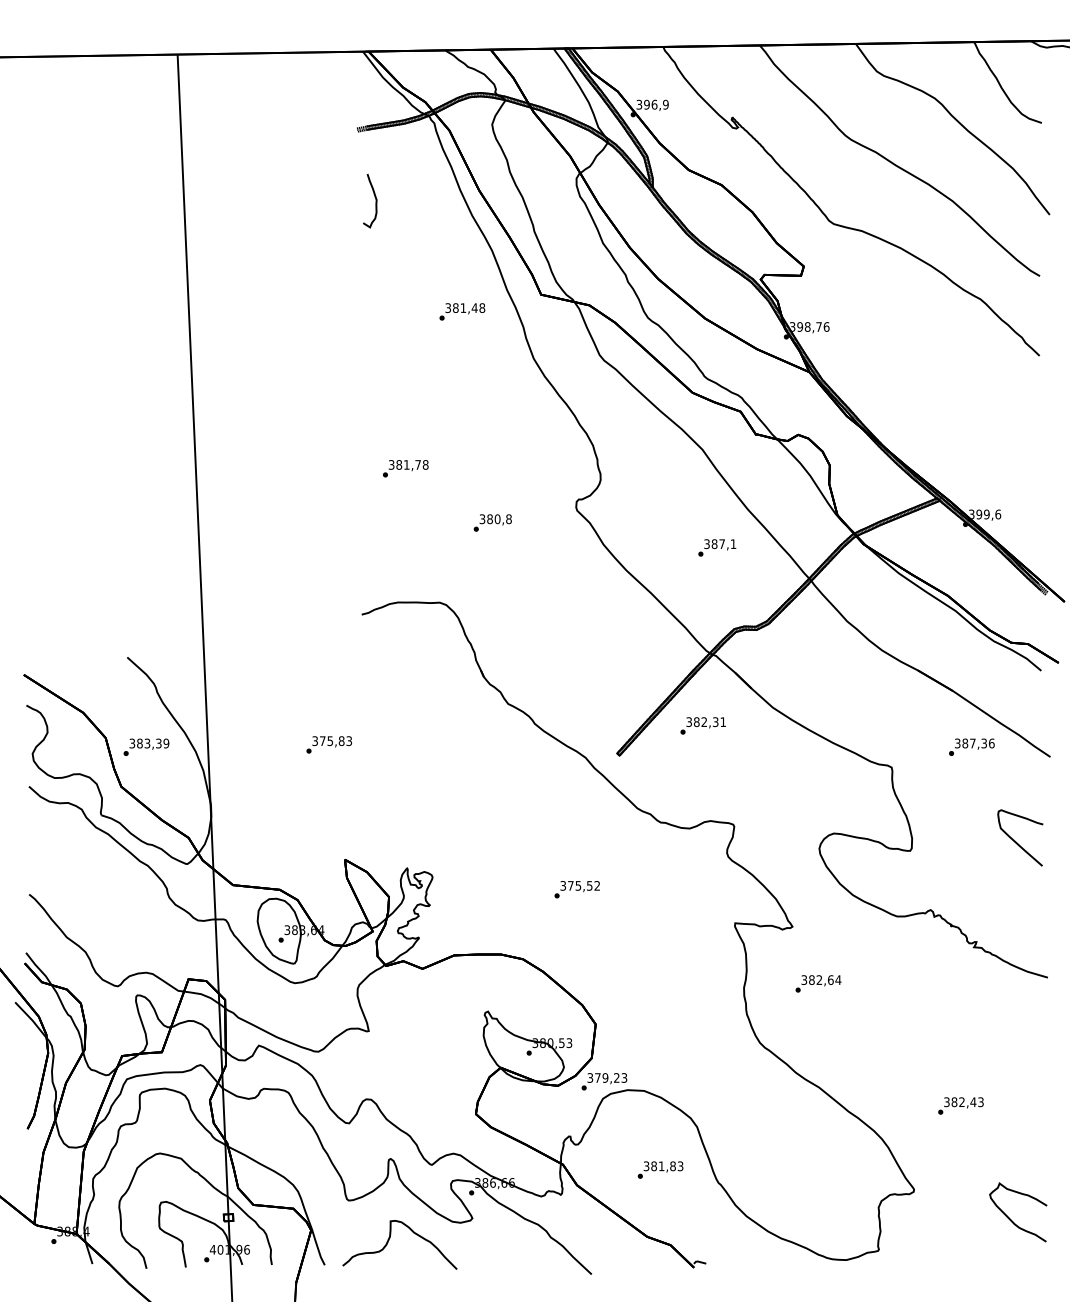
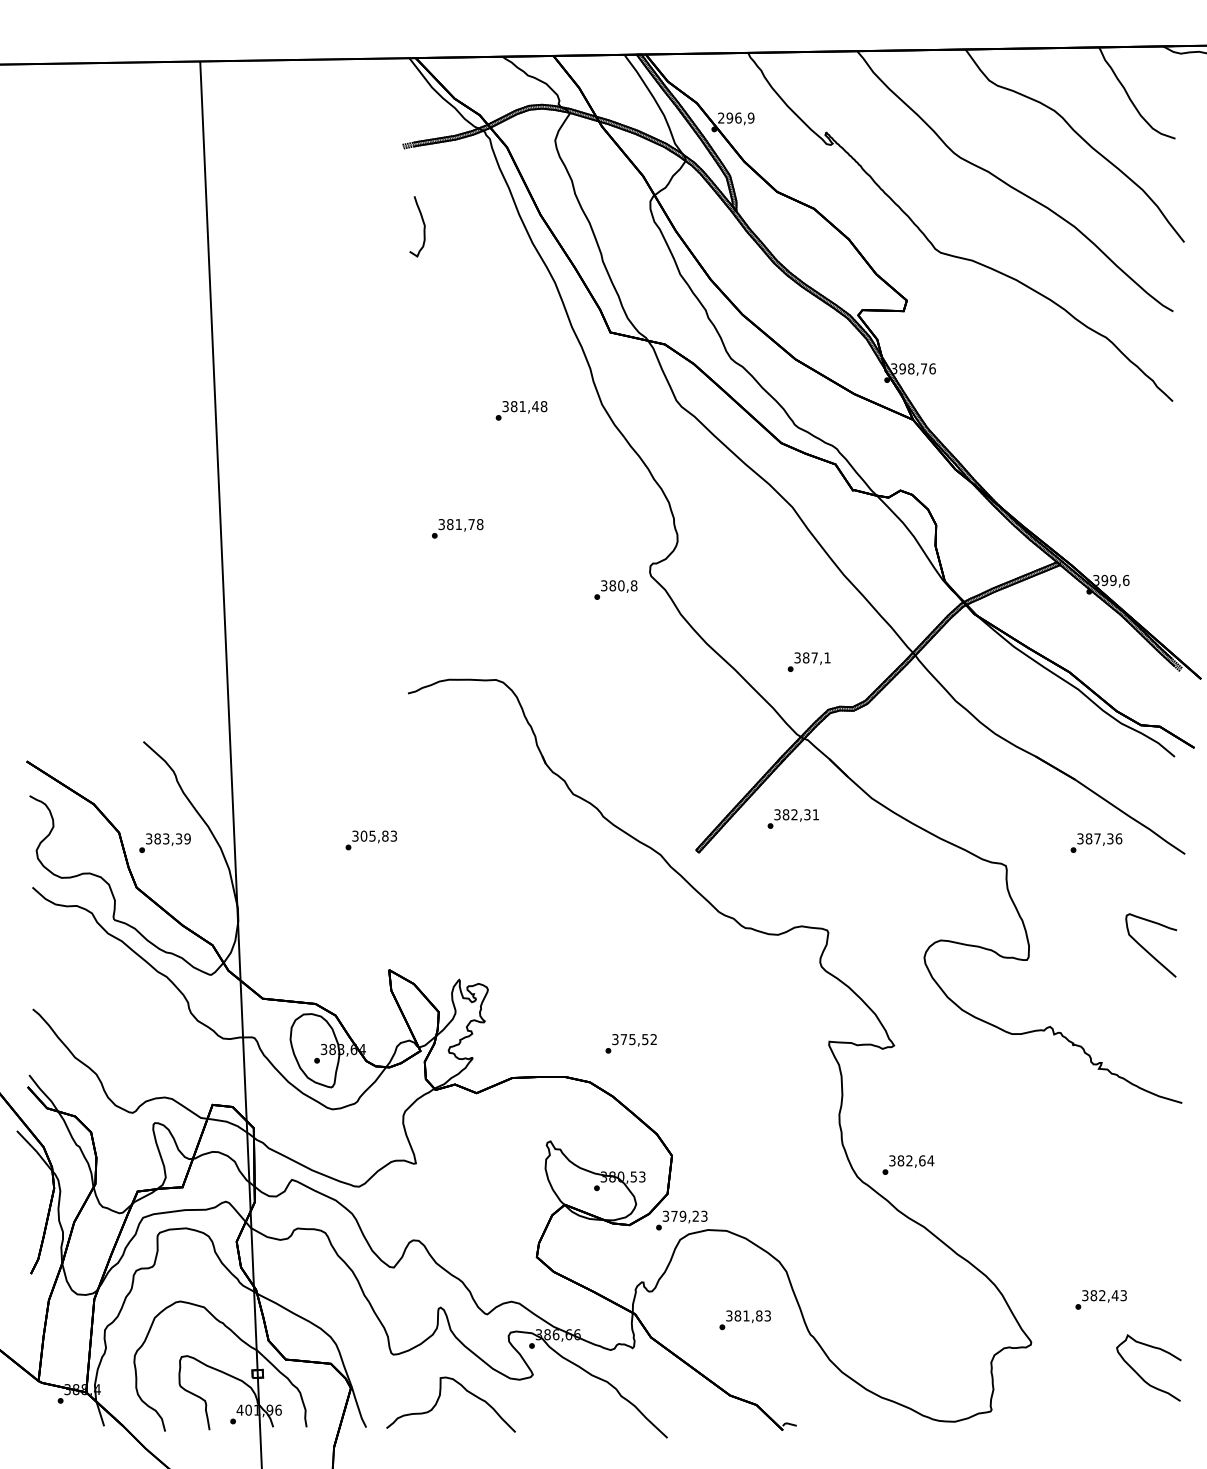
text: (639, 105) -> (721, 118), 396,9 -> 296,9
text: (462, 311) -> (521, 410), moved
text: (492, 522) -> (615, 589), moved
text: (716, 547) -> (808, 661), moved
text: (322, 740) -> (363, 835), 375,83 -> 305,83
text: (576, 889) -> (630, 1043), moved
text: (818, 983) -> (908, 1164), moved
text: (960, 1105) -> (1100, 1299), moved

